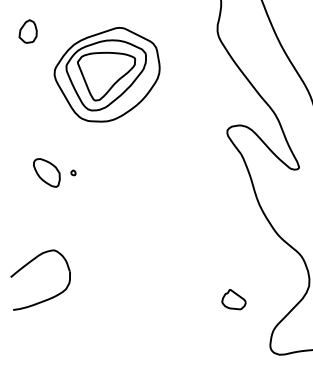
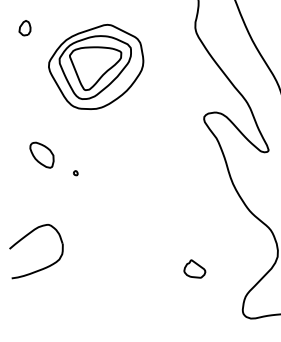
part: (27, 31) -> (24, 28), size x0.71
part: (73, 172) -> (75, 172), moved
part: (233, 299) -> (194, 268), moved

